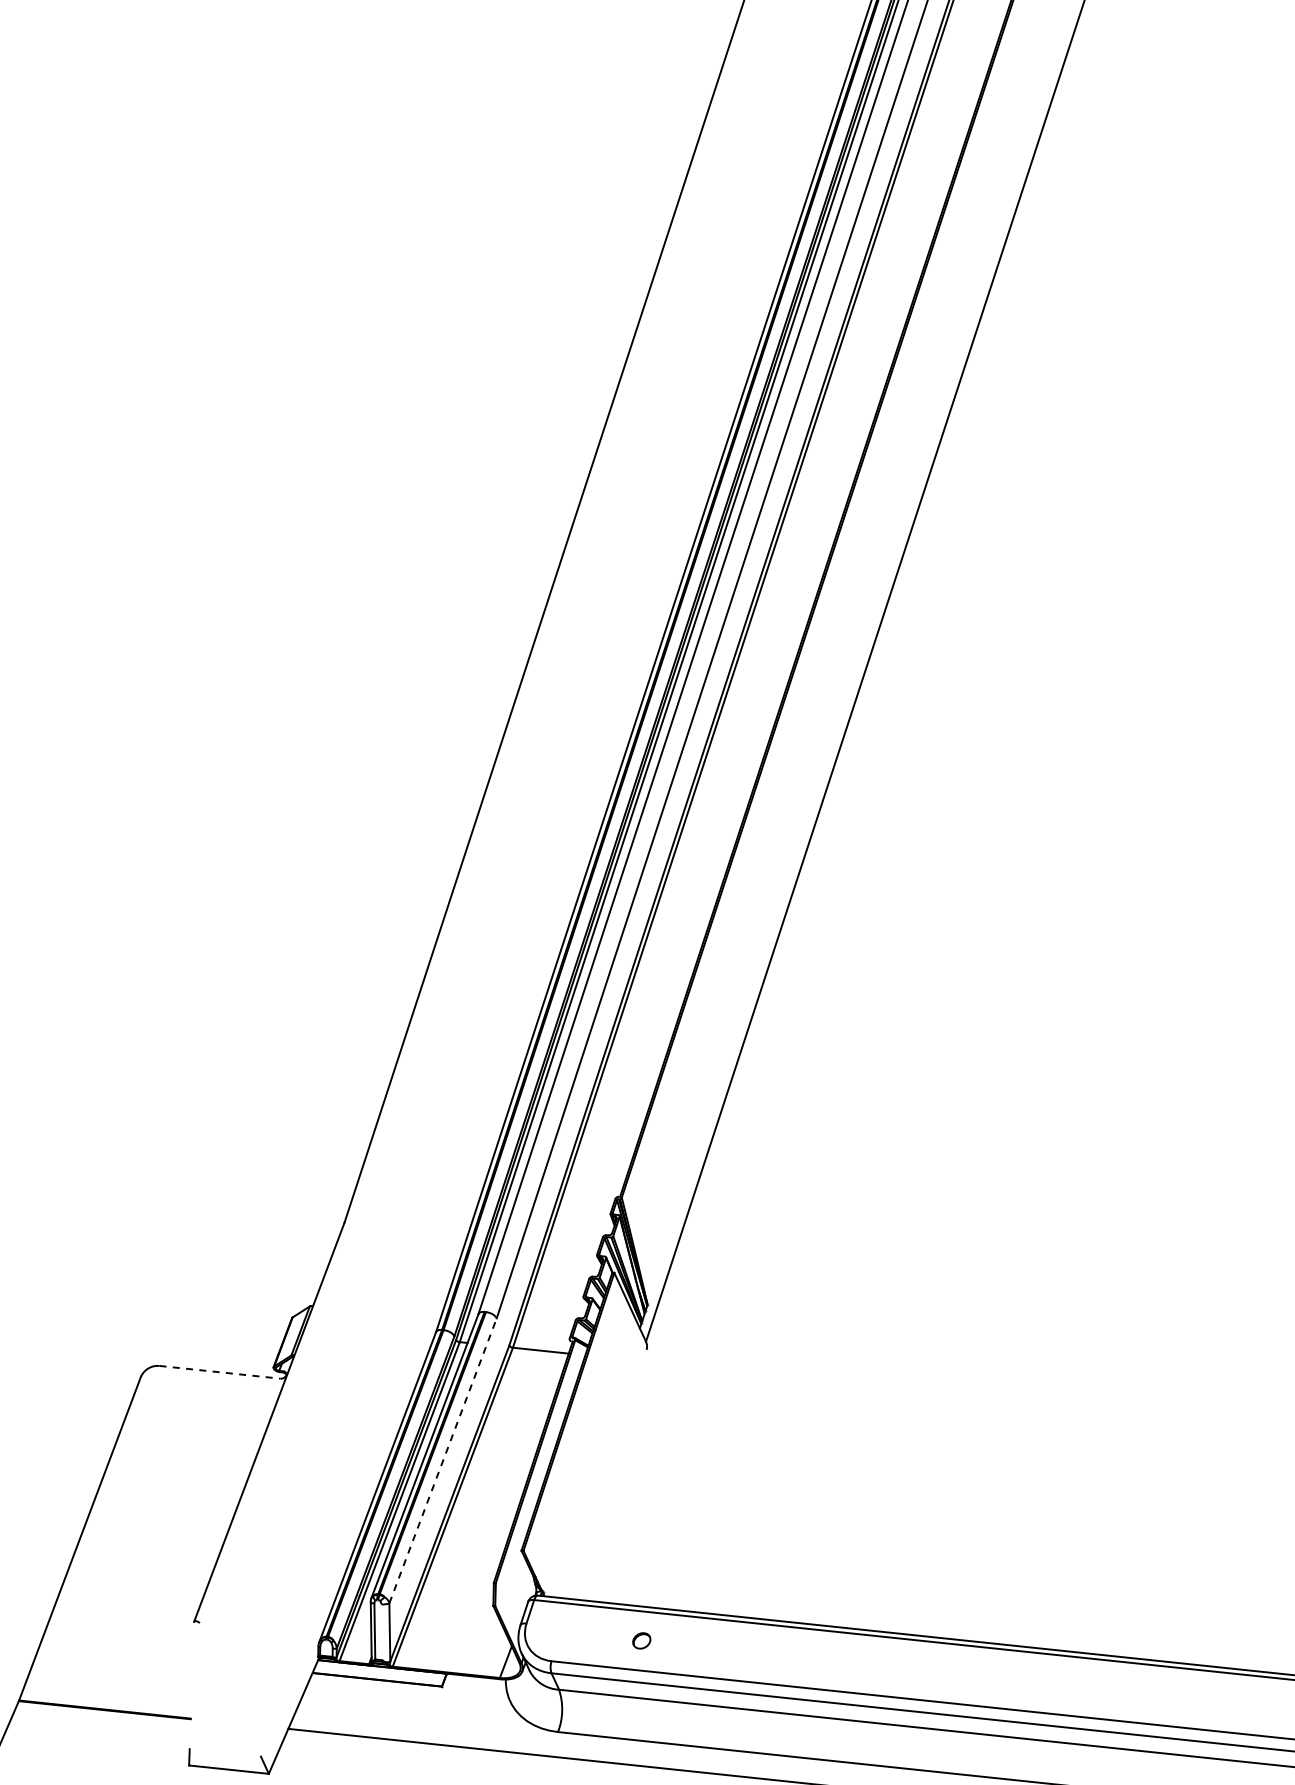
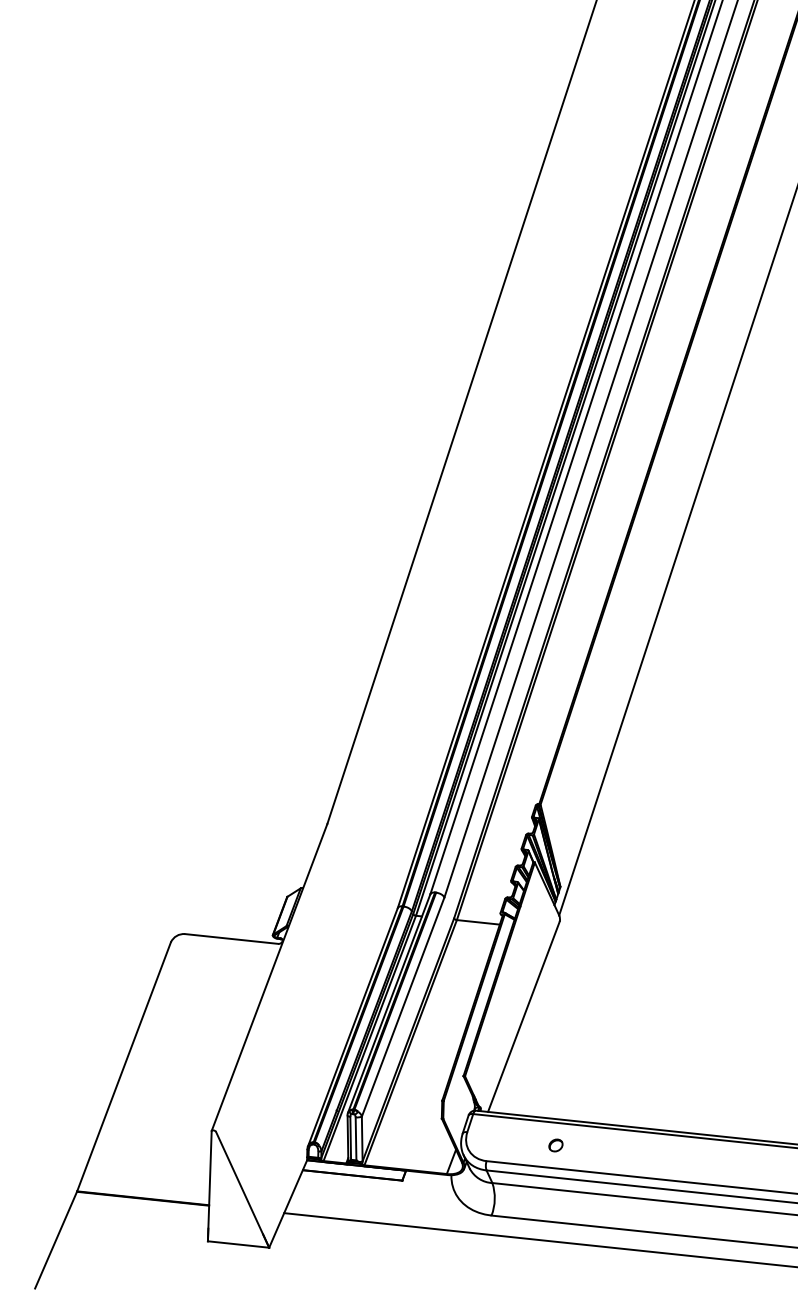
line: (220, 1372) -> (232, 939), dashed -> solid
line: (443, 1460) -> (403, 1006), dashed -> solid
line: (599, 1473) -> (523, 1016), added
line: (381, 1632) -> (355, 1139), added
line: (191, 1693) -> (209, 1185), added
line: (233, 1698) -> (242, 1189), added

